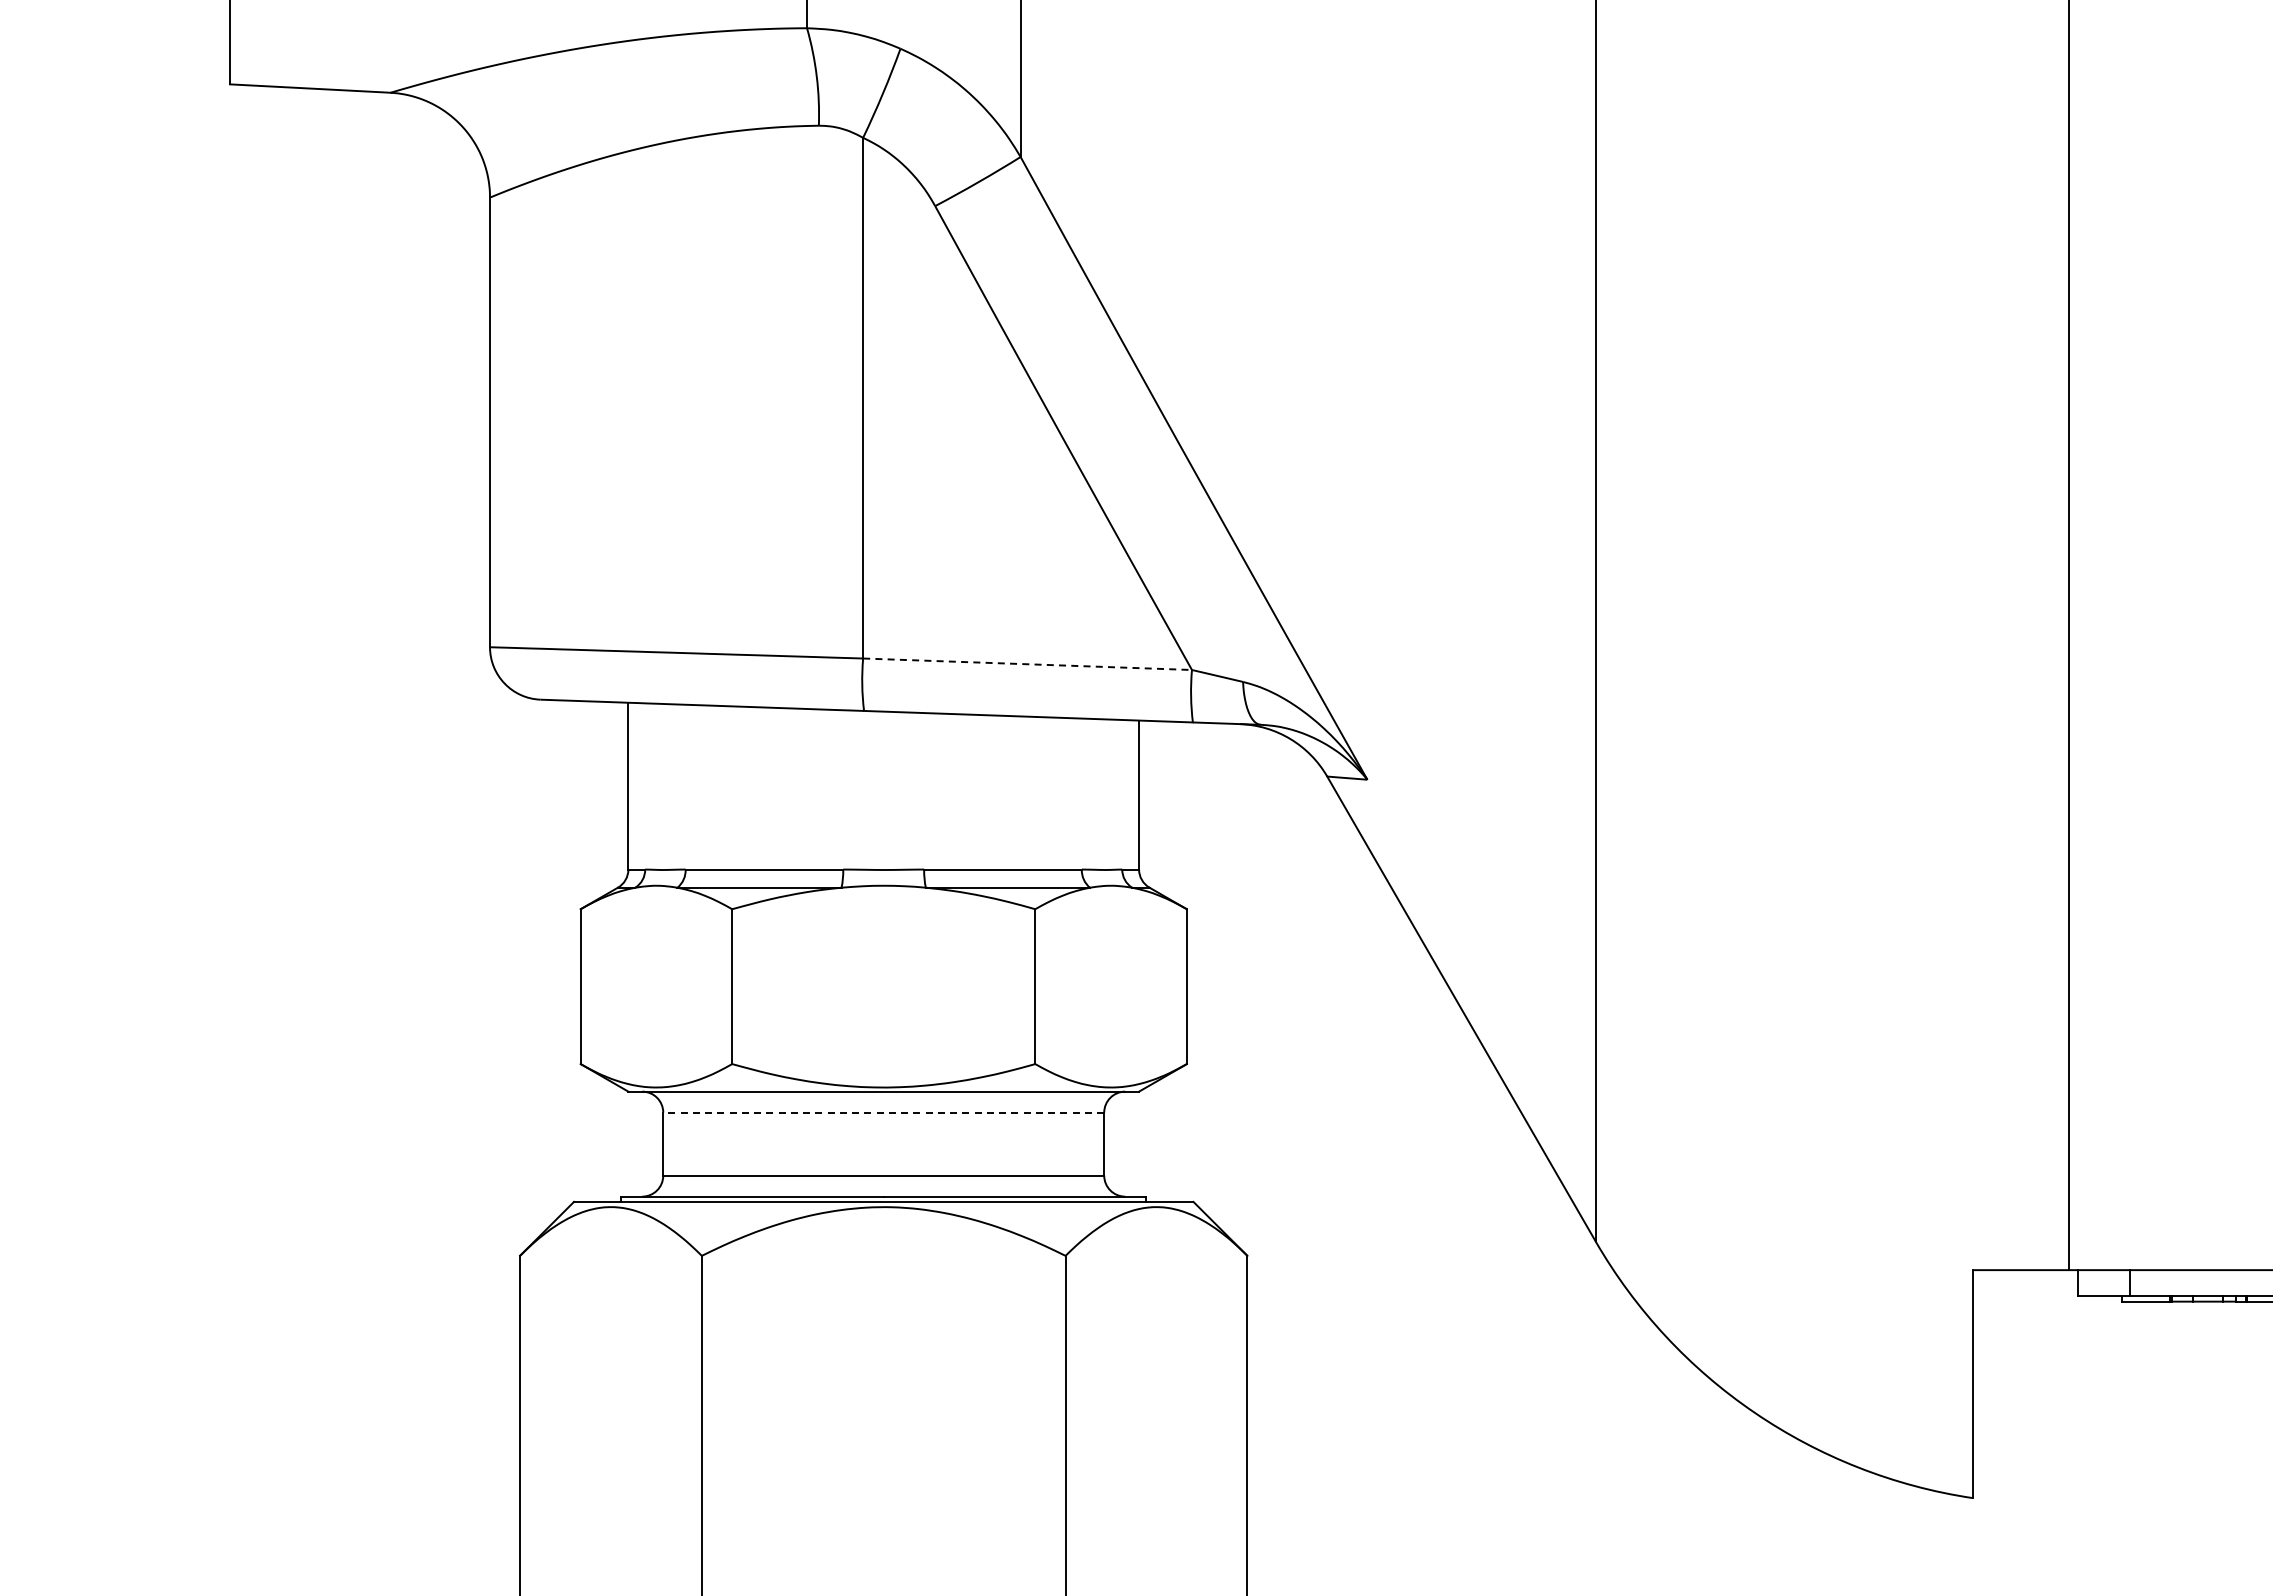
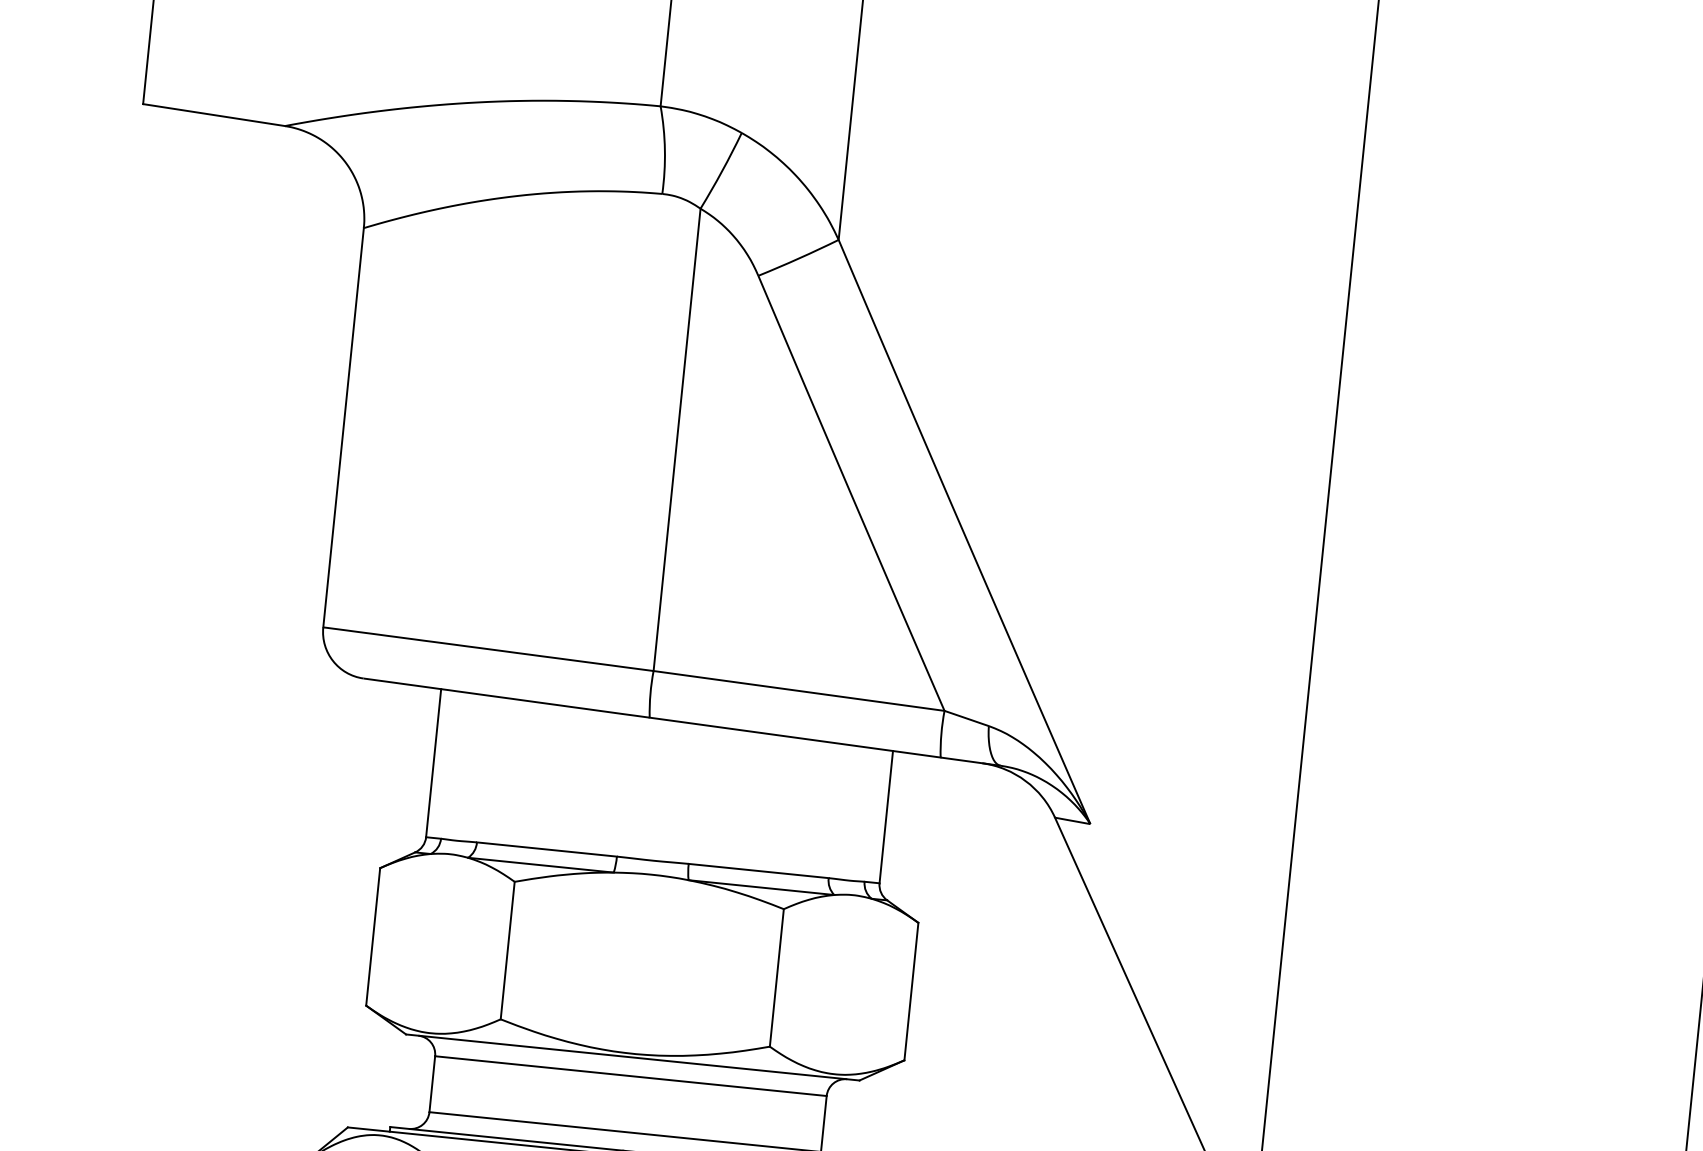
line: (1027, 664) -> (798, 691), dashed -> solid
line: (883, 1112) -> (630, 1075), dashed -> solid

